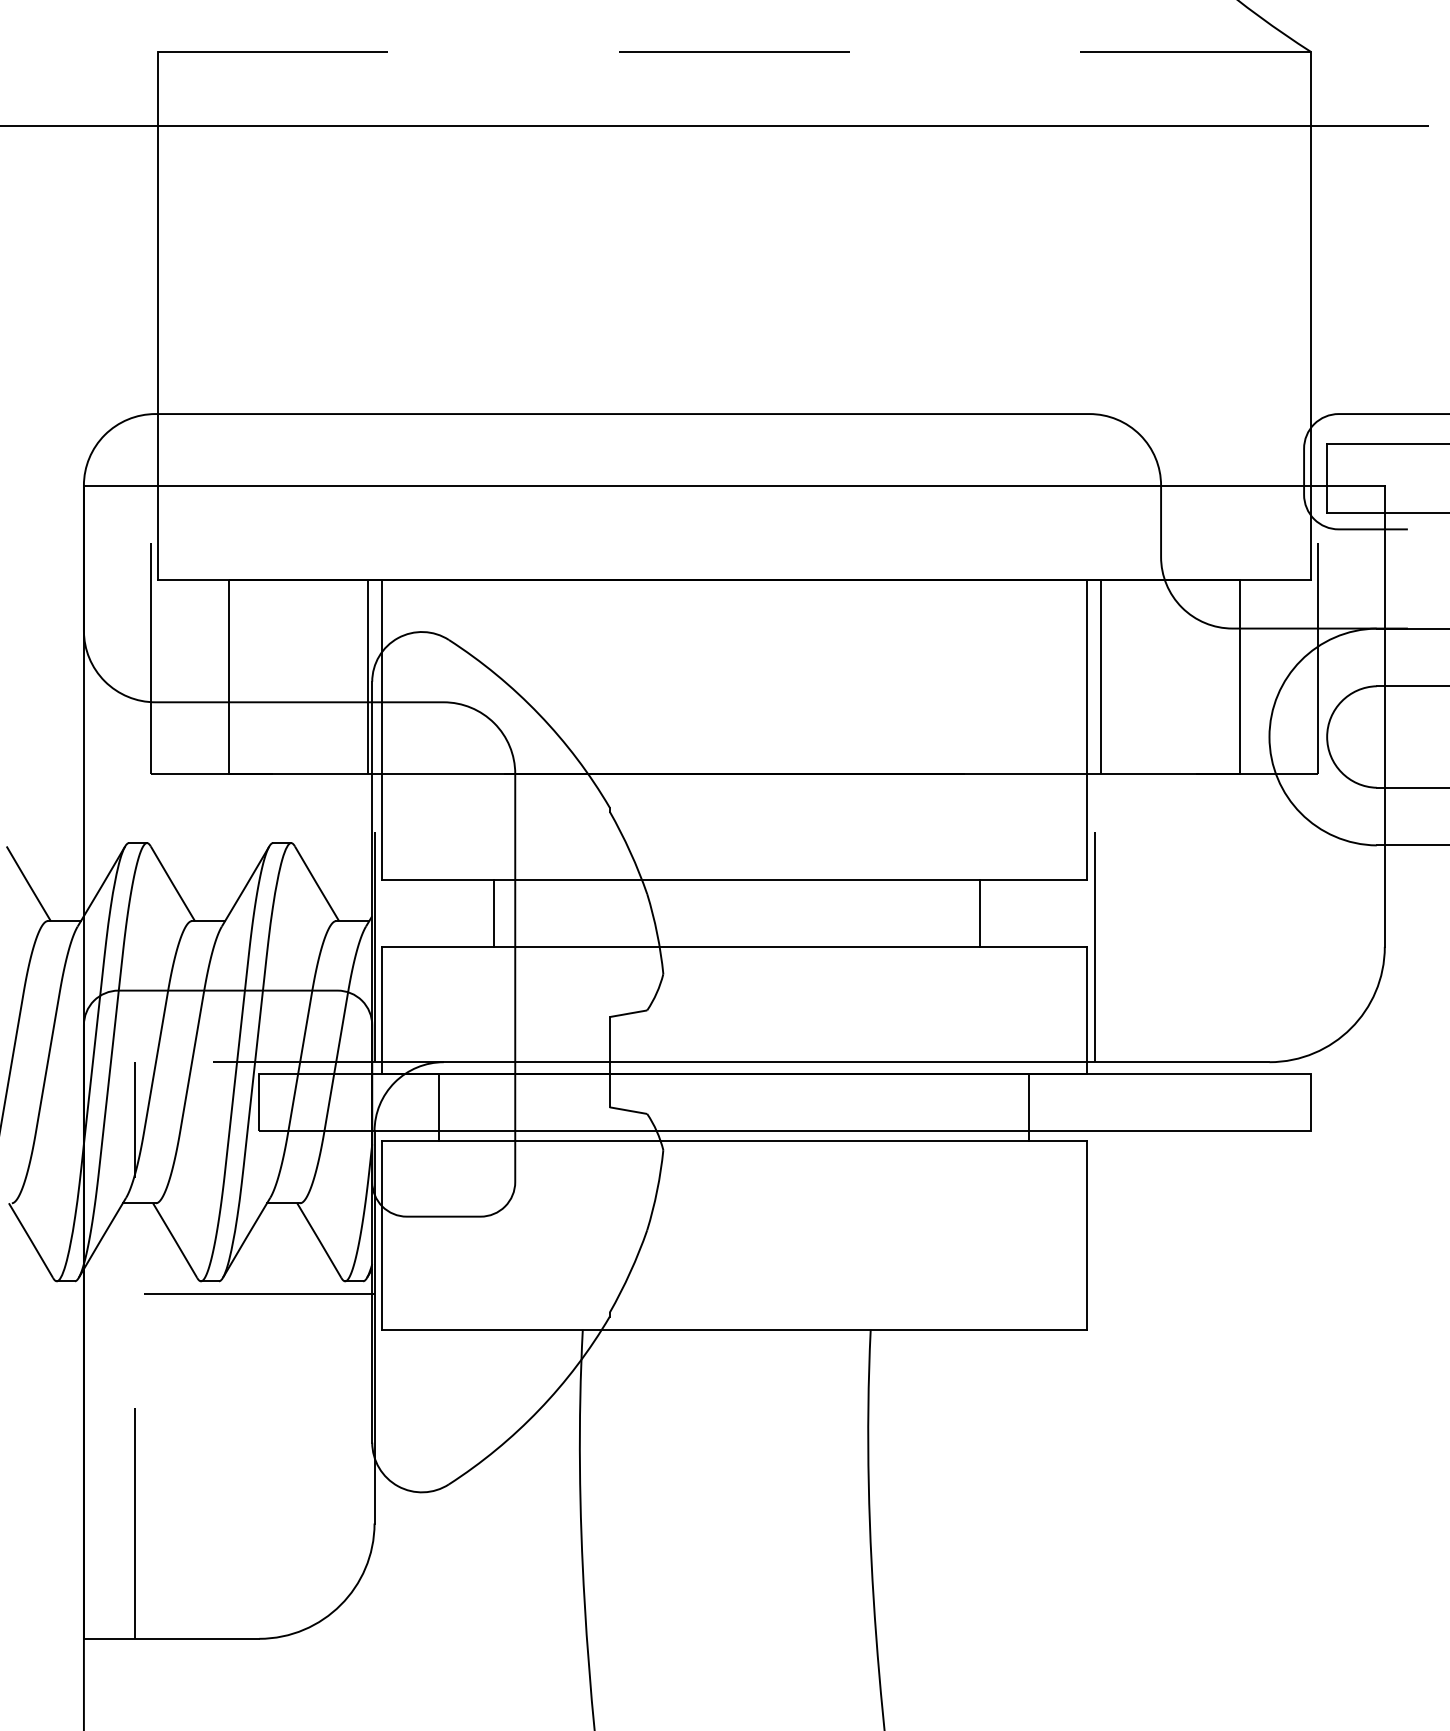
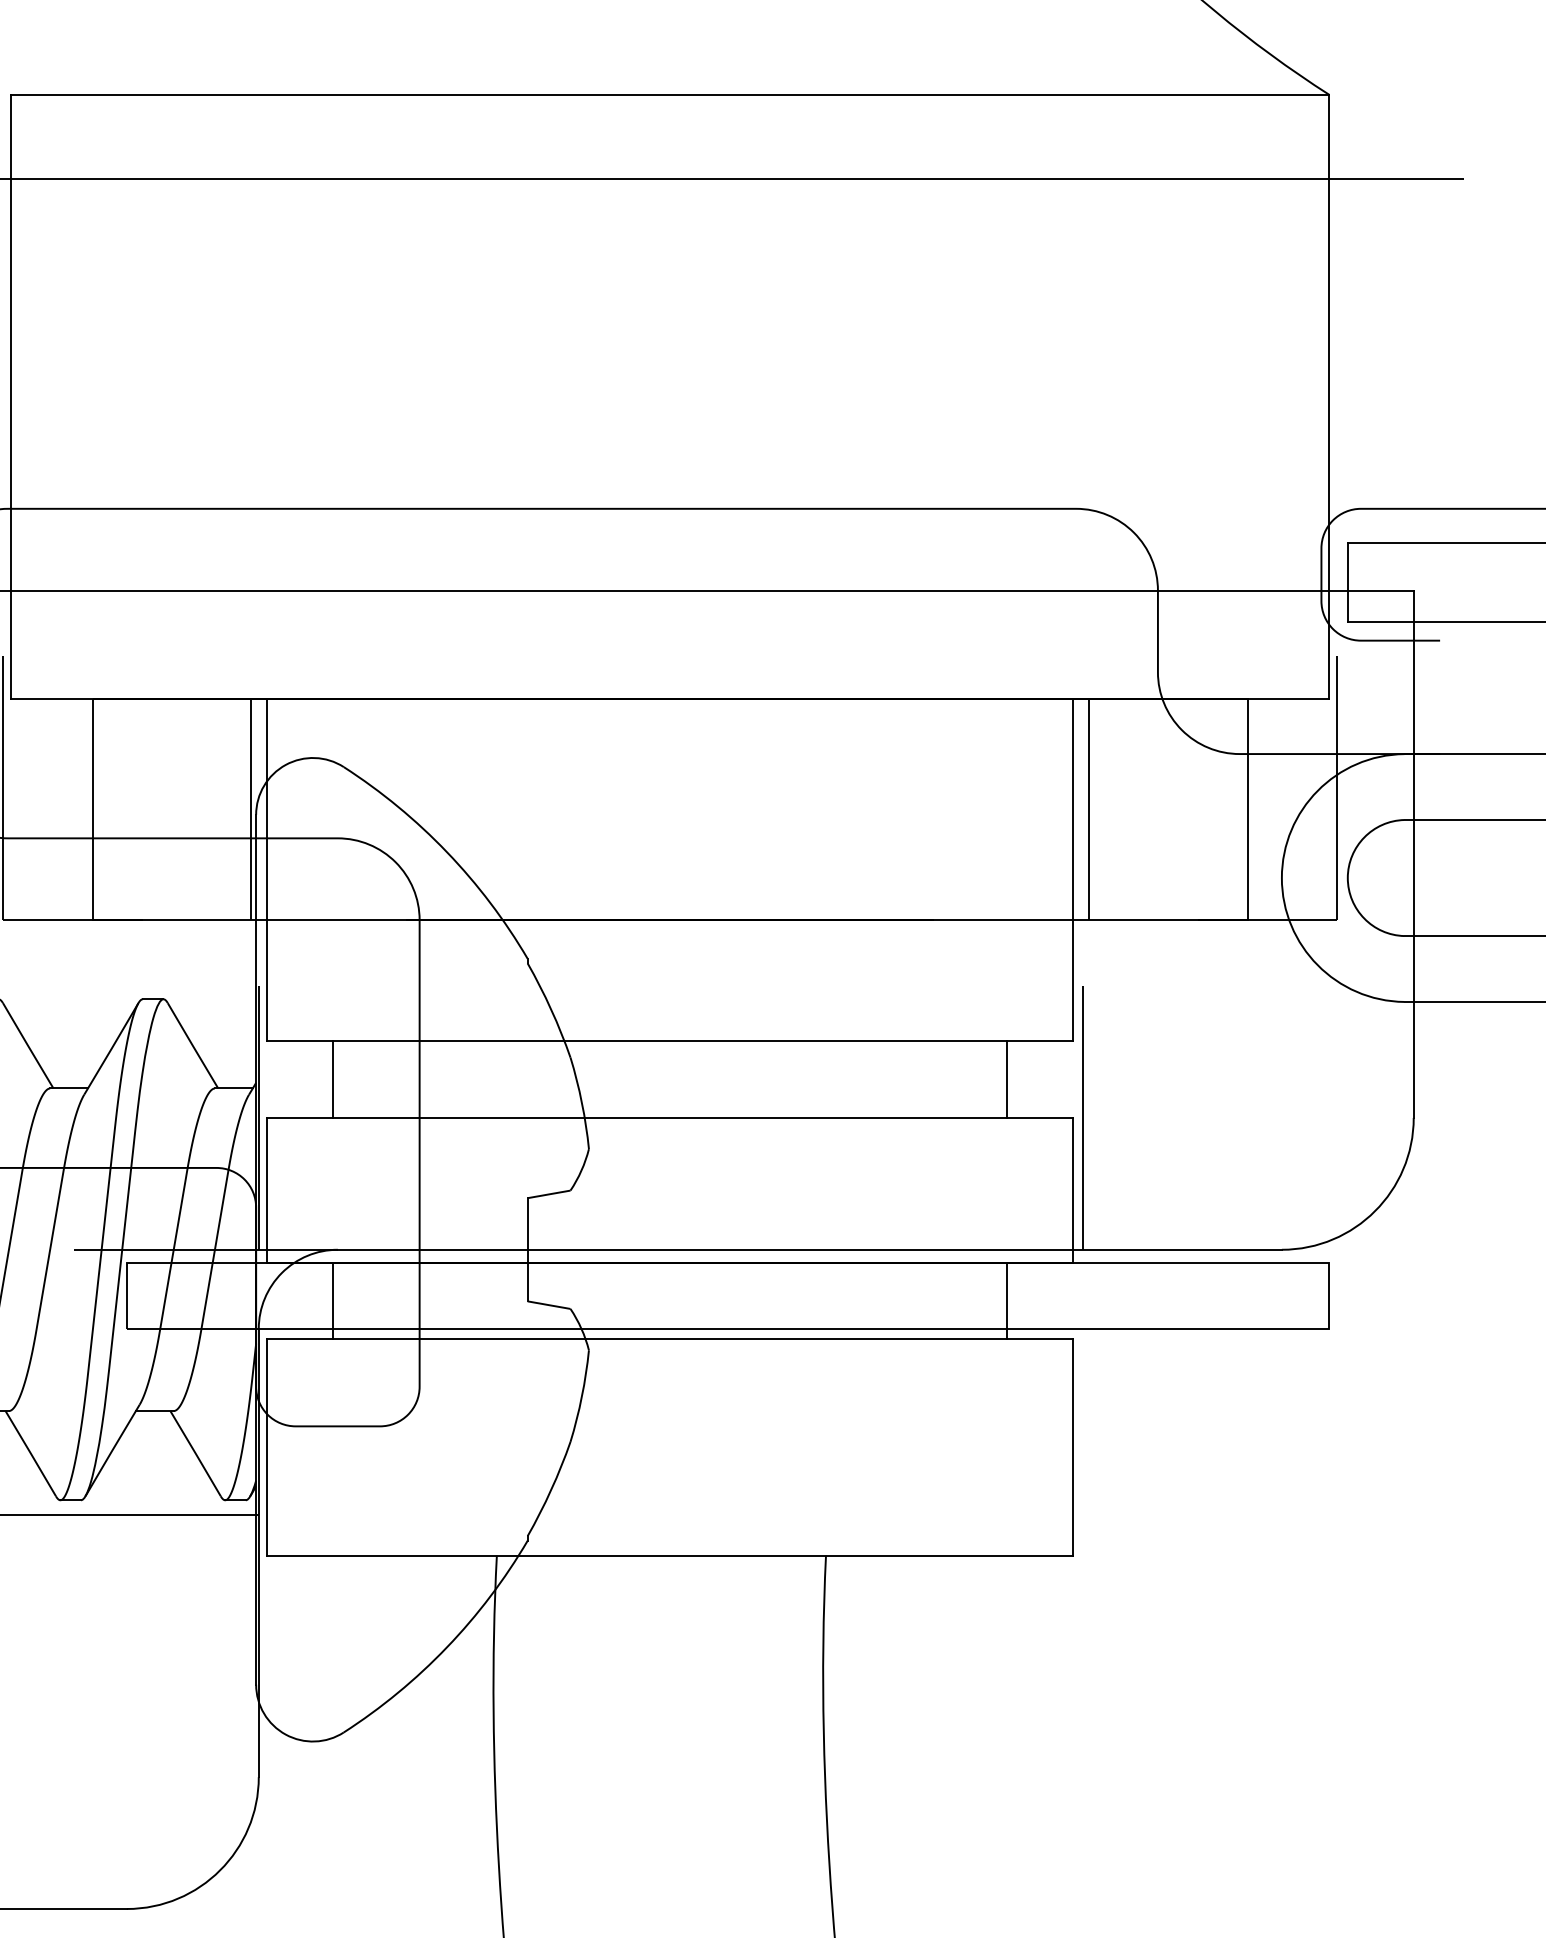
line: (734, 51) -> (670, 94), dashed -> solid
line: (494, 912) -> (333, 1078), moved
line: (980, 912) -> (1007, 1078), moved

